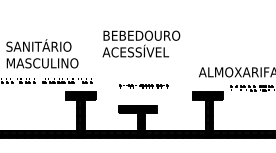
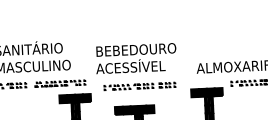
text: (141, 43) -> (136, 57), moved
part: (143, 86) -> (139, 86), size x1.43

